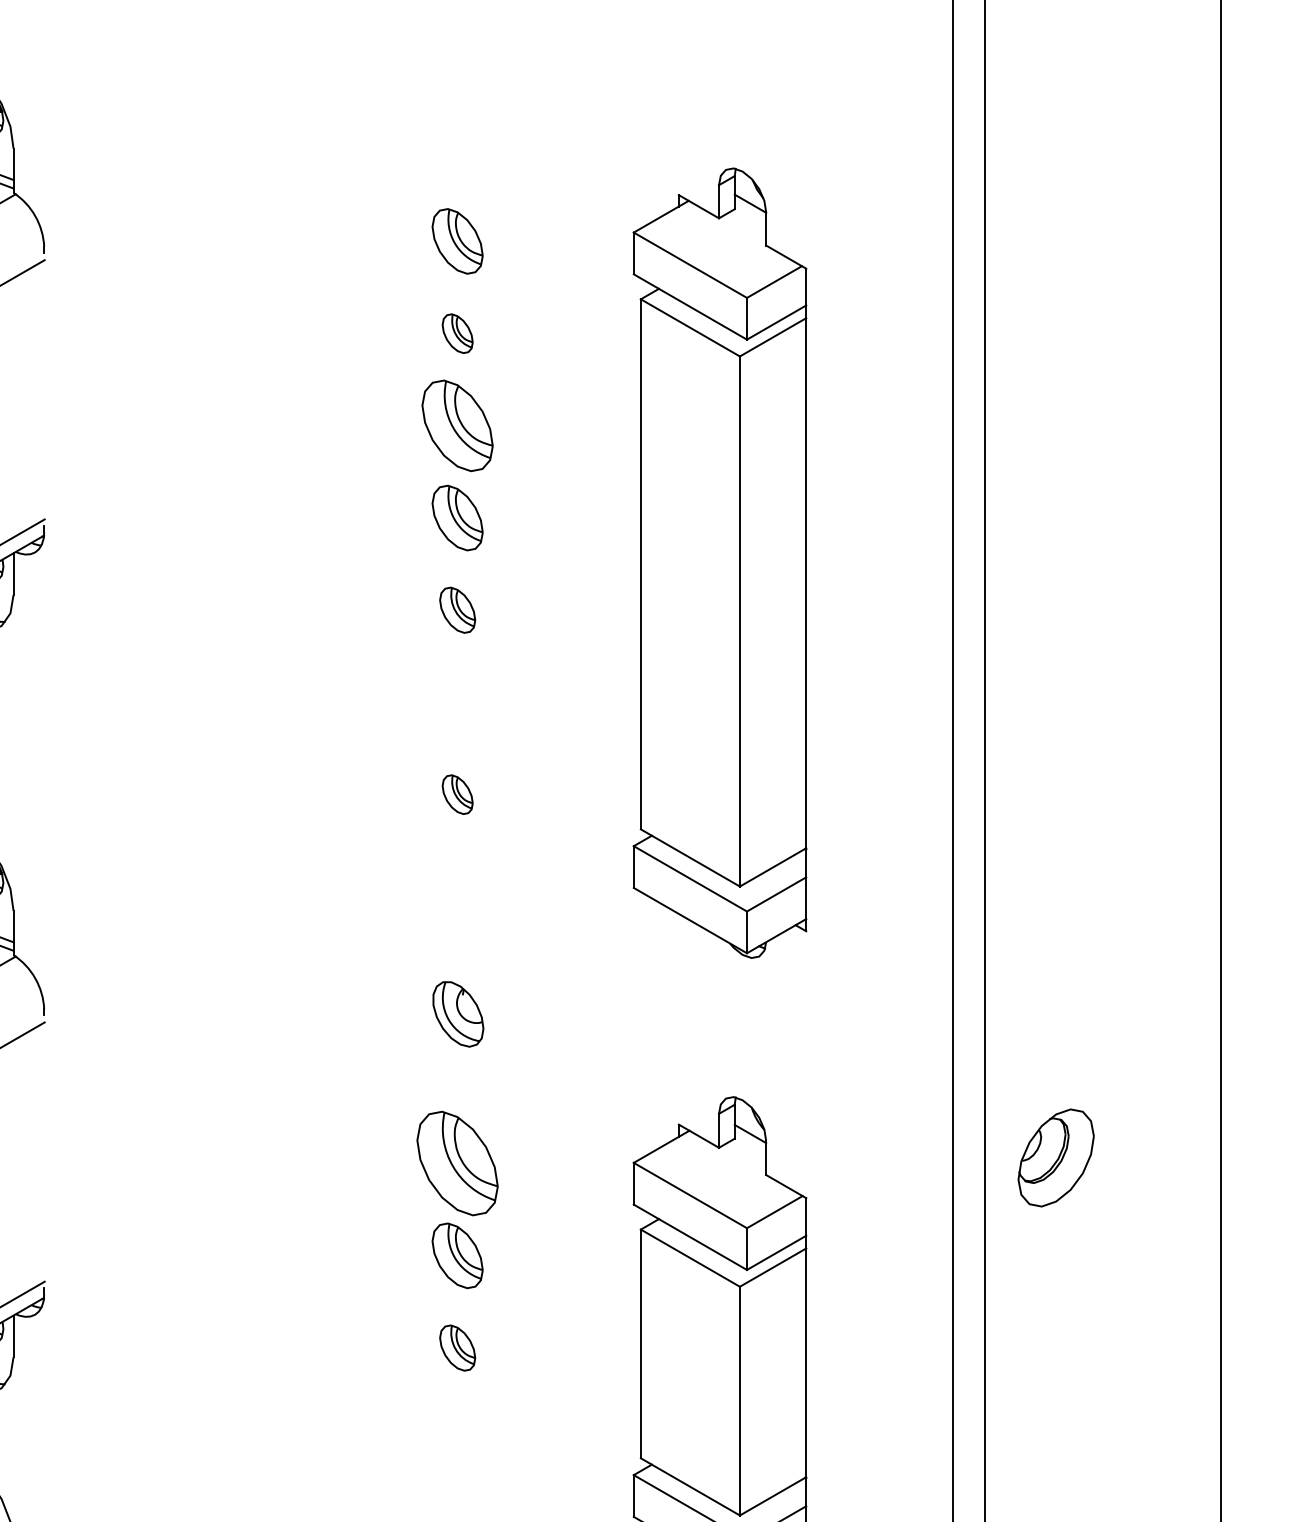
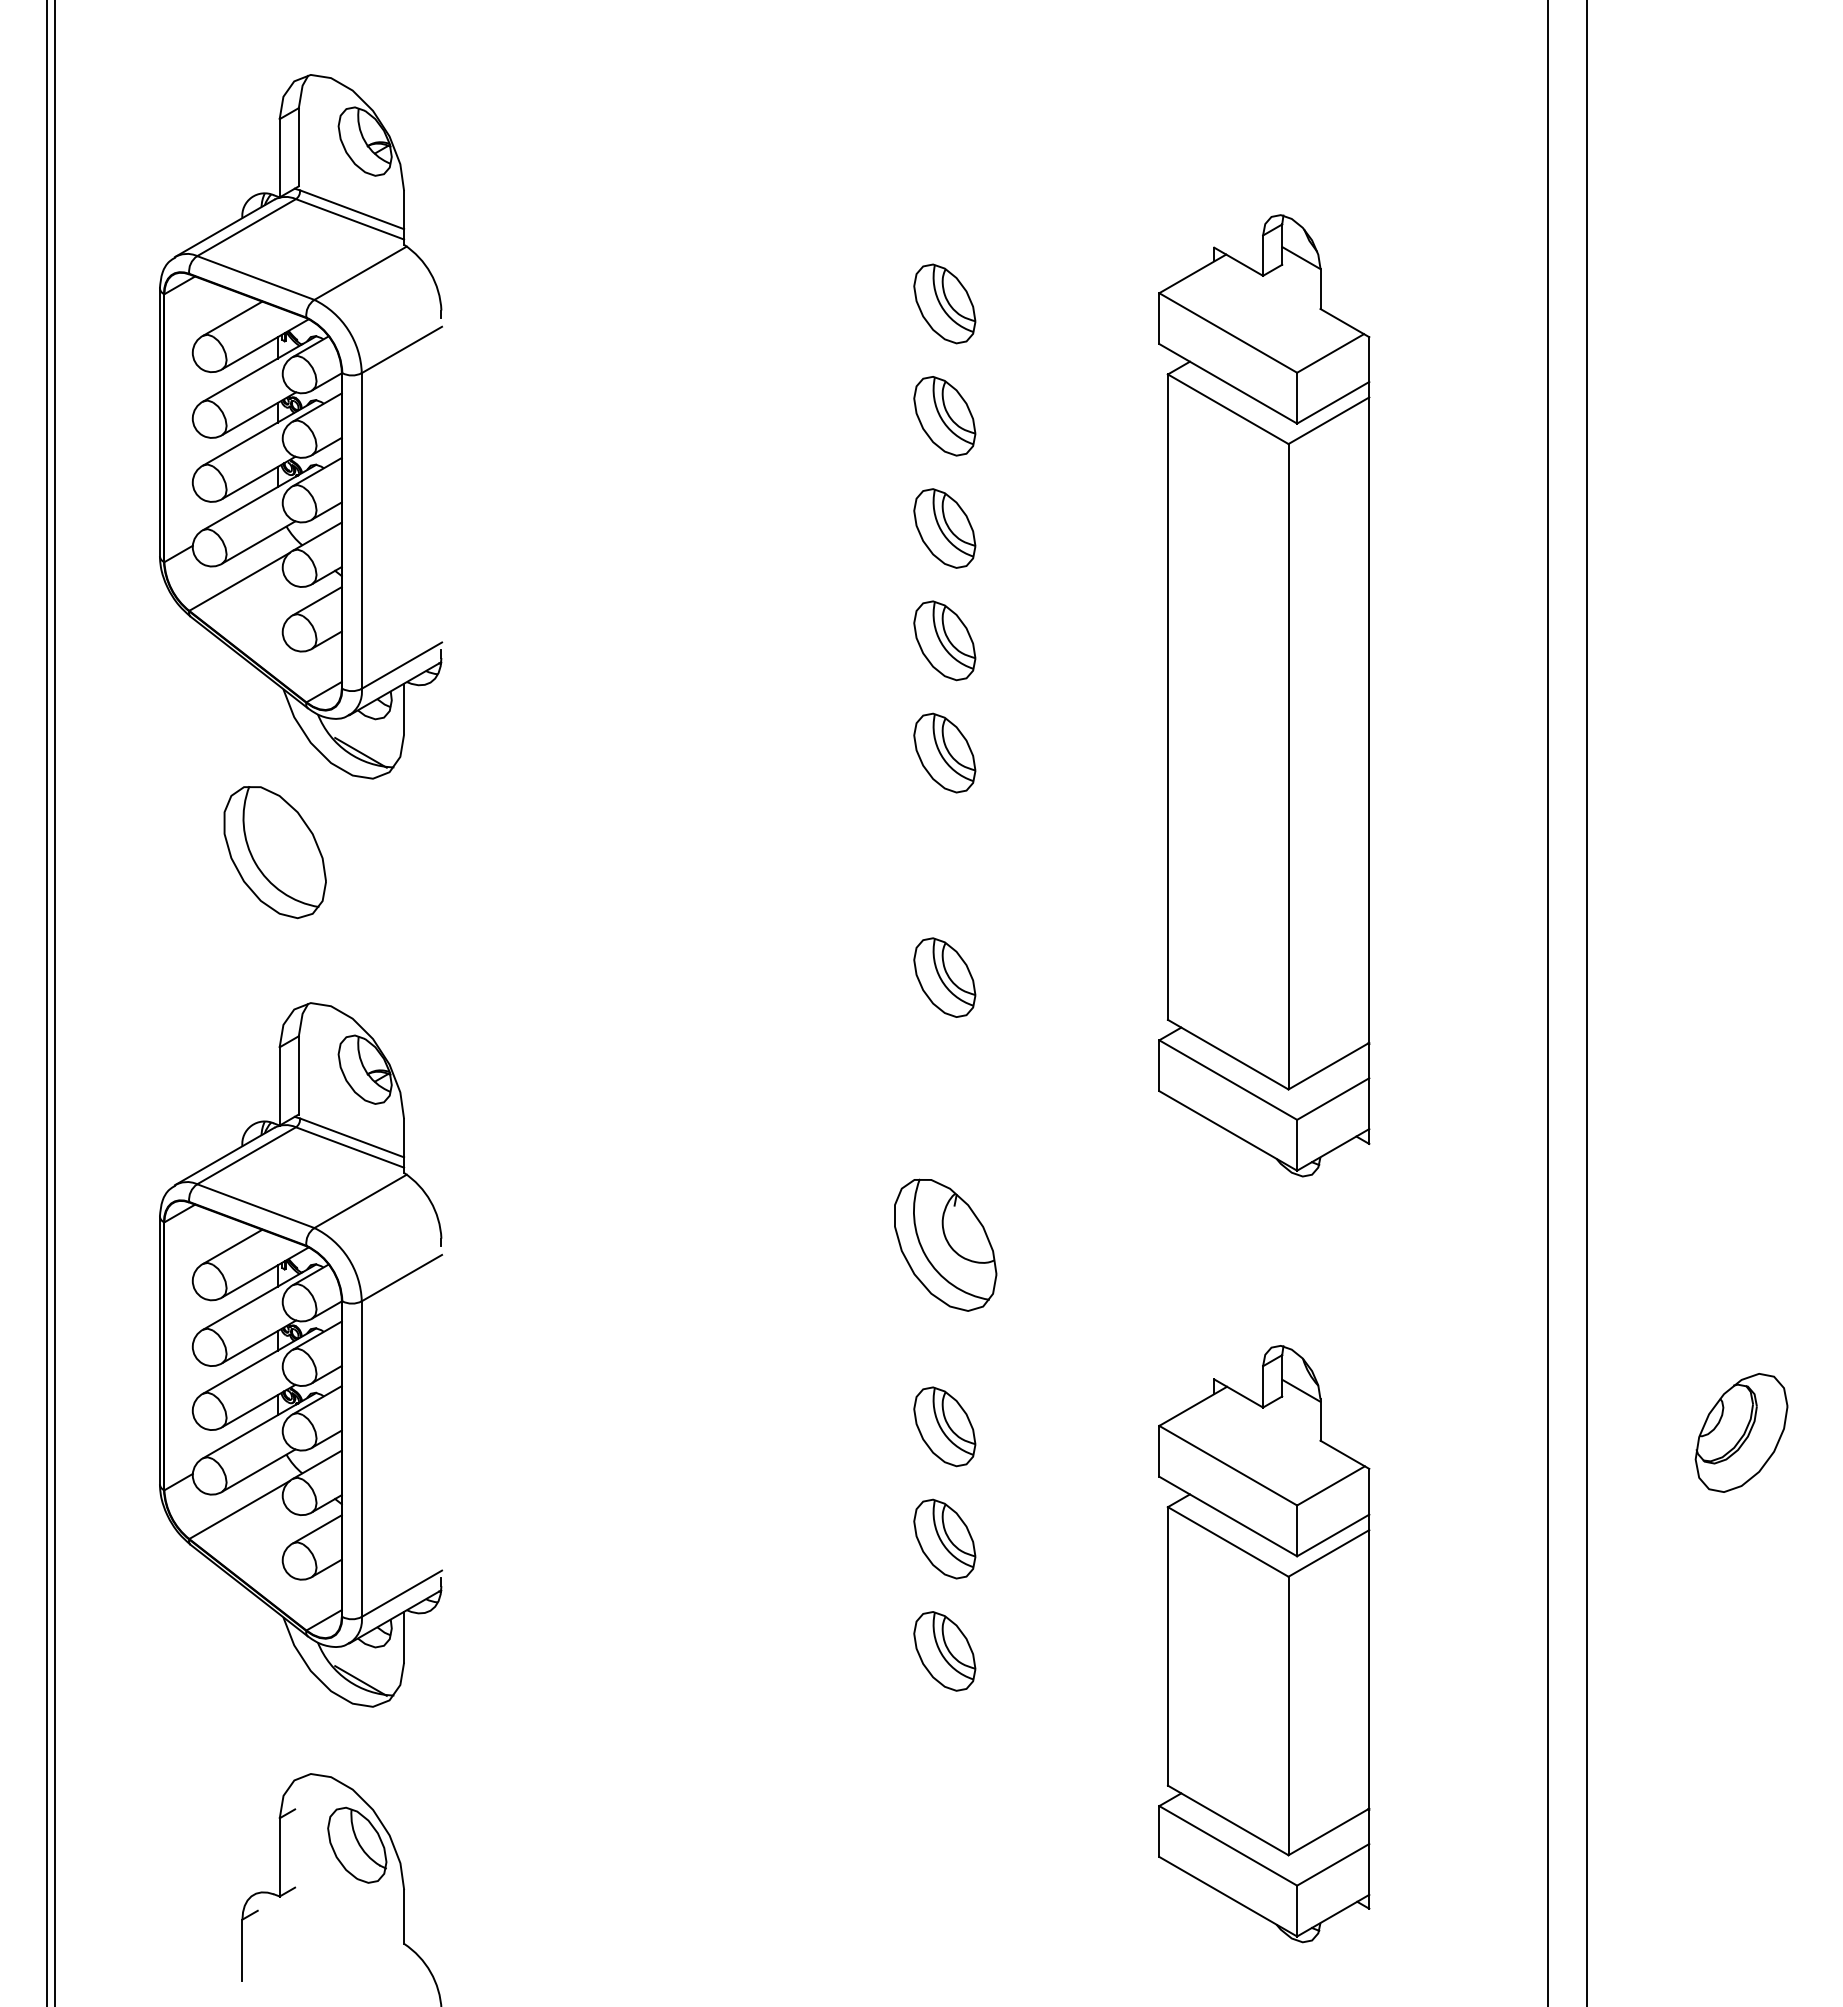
part: (457, 333) -> (944, 416), size x1.67
part: (457, 425) -> (944, 528), size x0.71
part: (457, 609) -> (944, 752), size x1.43
part: (457, 794) -> (944, 977), size x1.67
part: (458, 1013) -> (945, 1244), size x1.67
part: (1056, 1157) -> (1741, 1432), moved
part: (457, 1163) -> (944, 1426), size x0.62
part: (457, 1348) -> (944, 1651), size x1.43

